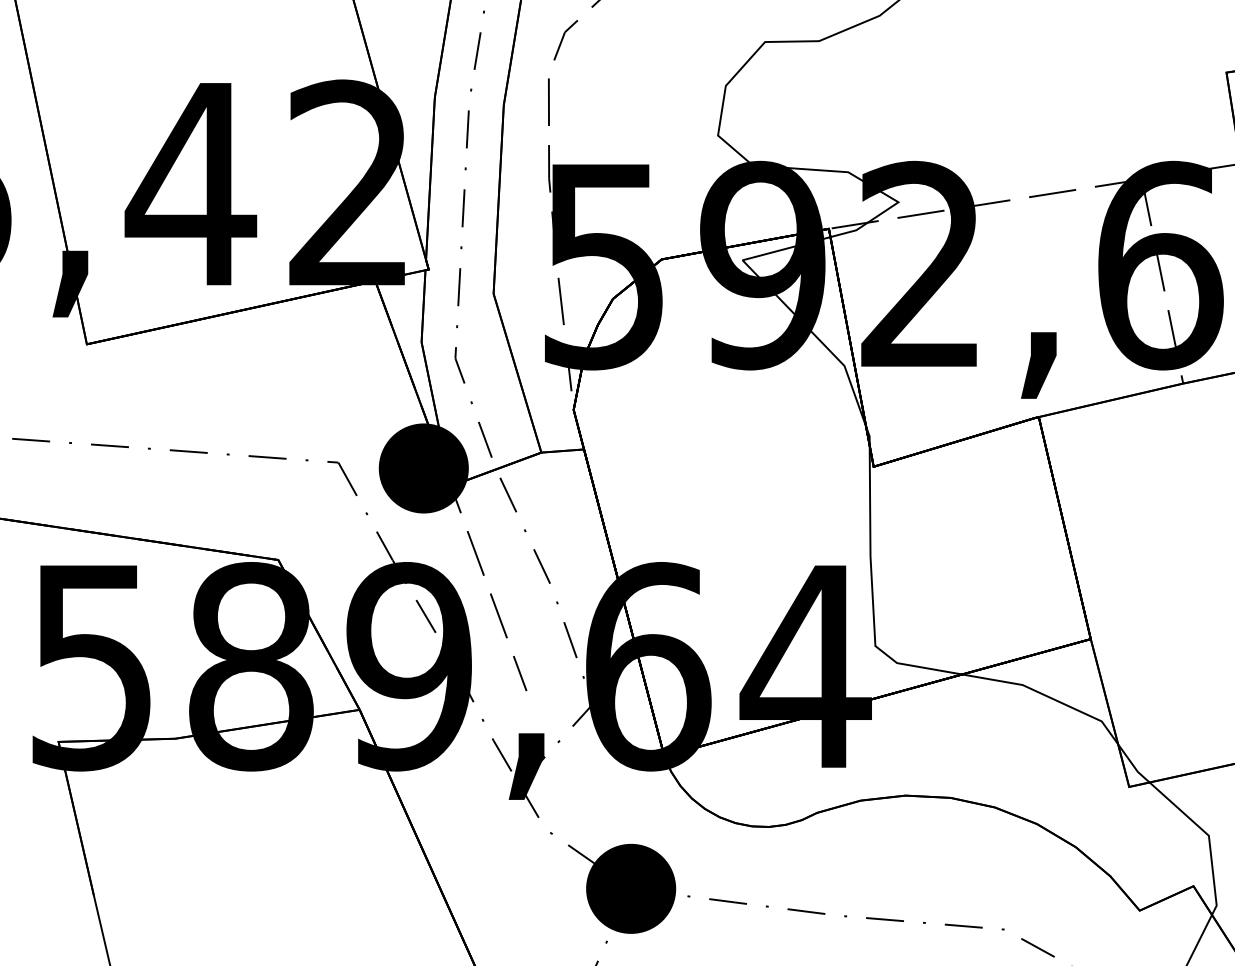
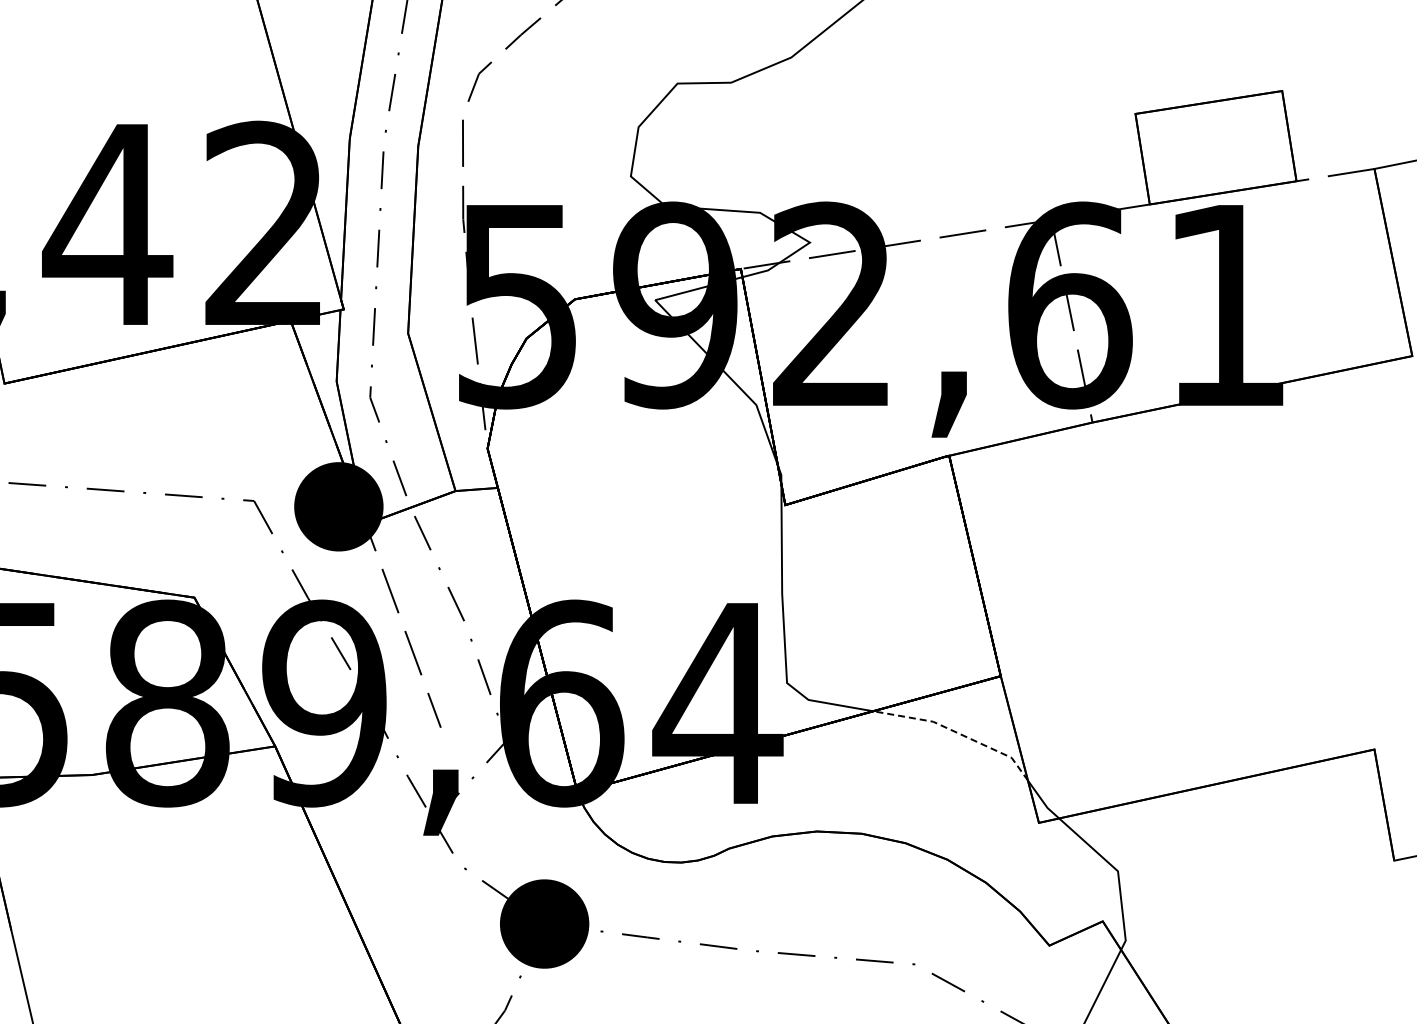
line: (1047, 695) -> (957, 732), solid -> dashed

